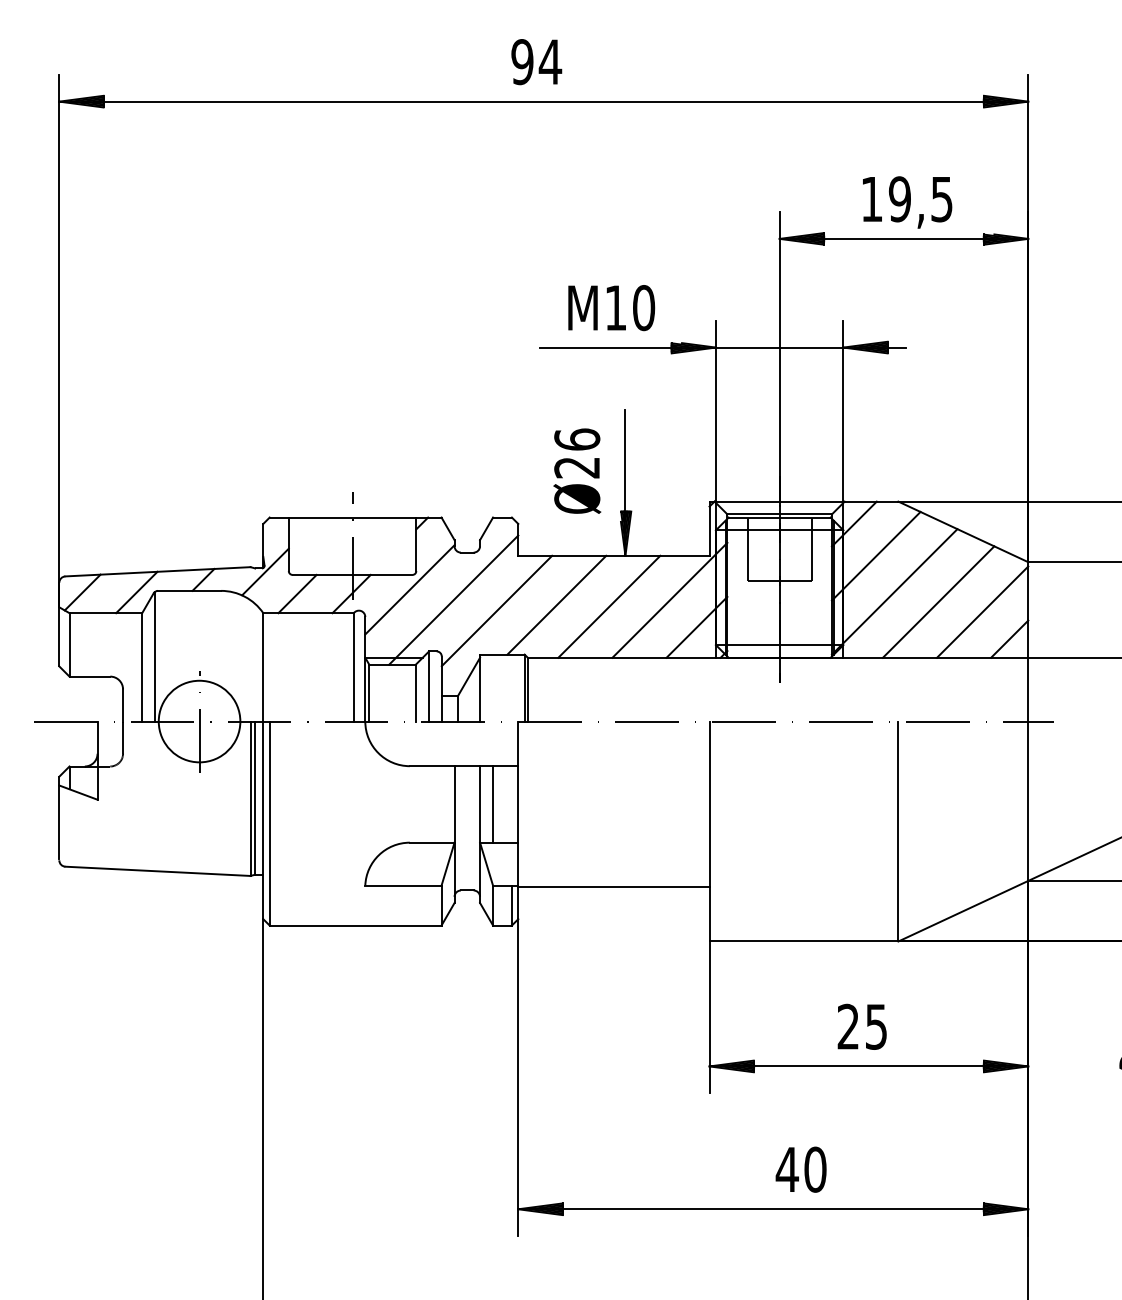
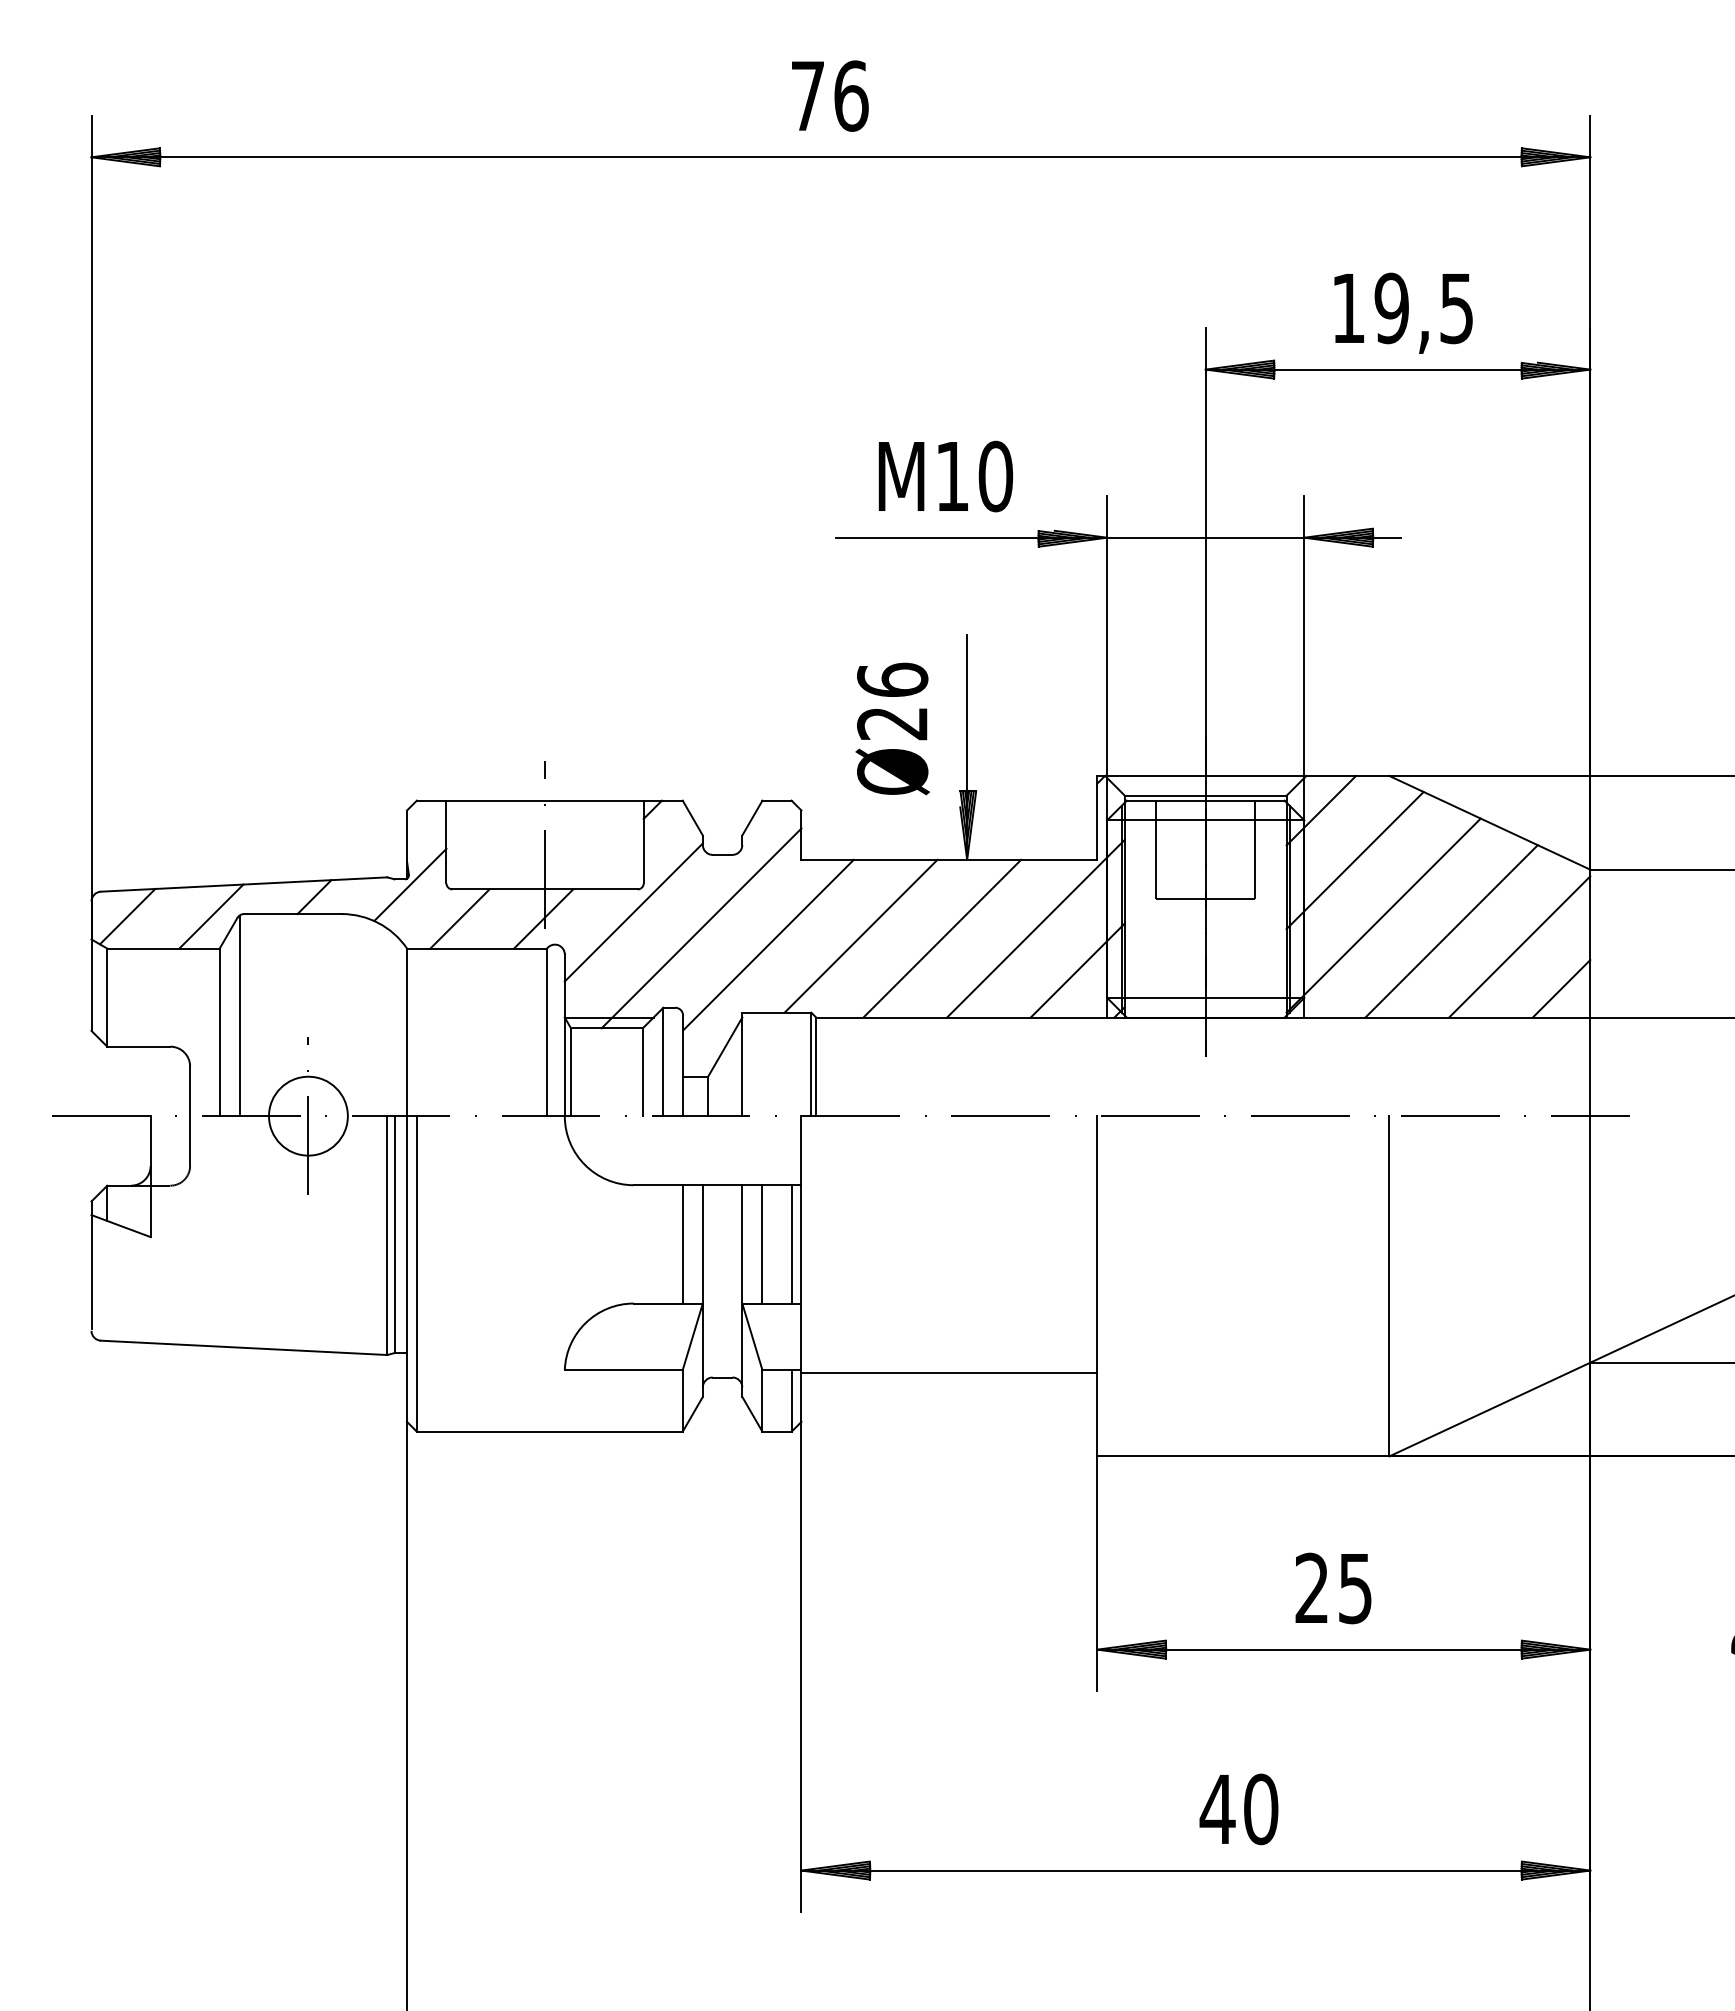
text: (536, 62) -> (829, 96), 94 -> 76
circle: (199, 721) -> (308, 1116), size x0.62
line: (441, 804) -> (682, 1244), added
line: (511, 804) -> (790, 1244), added

